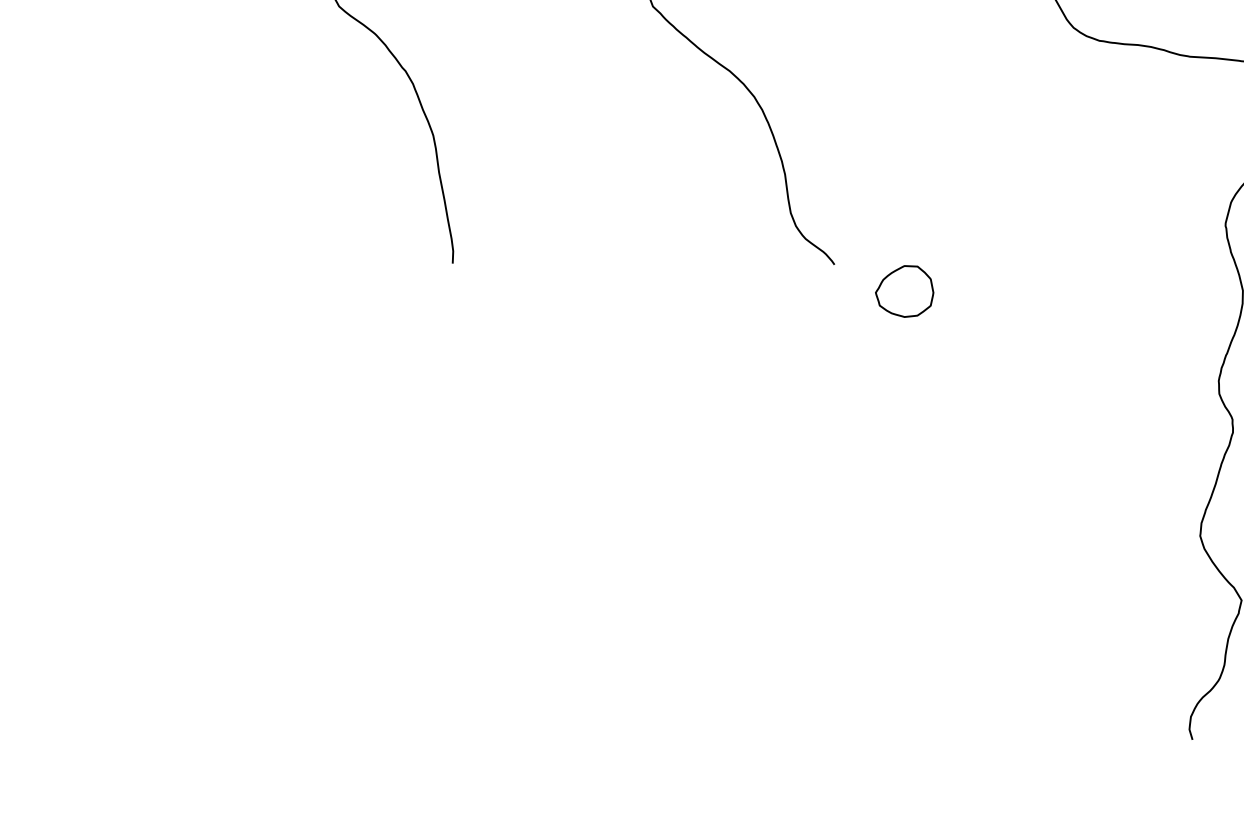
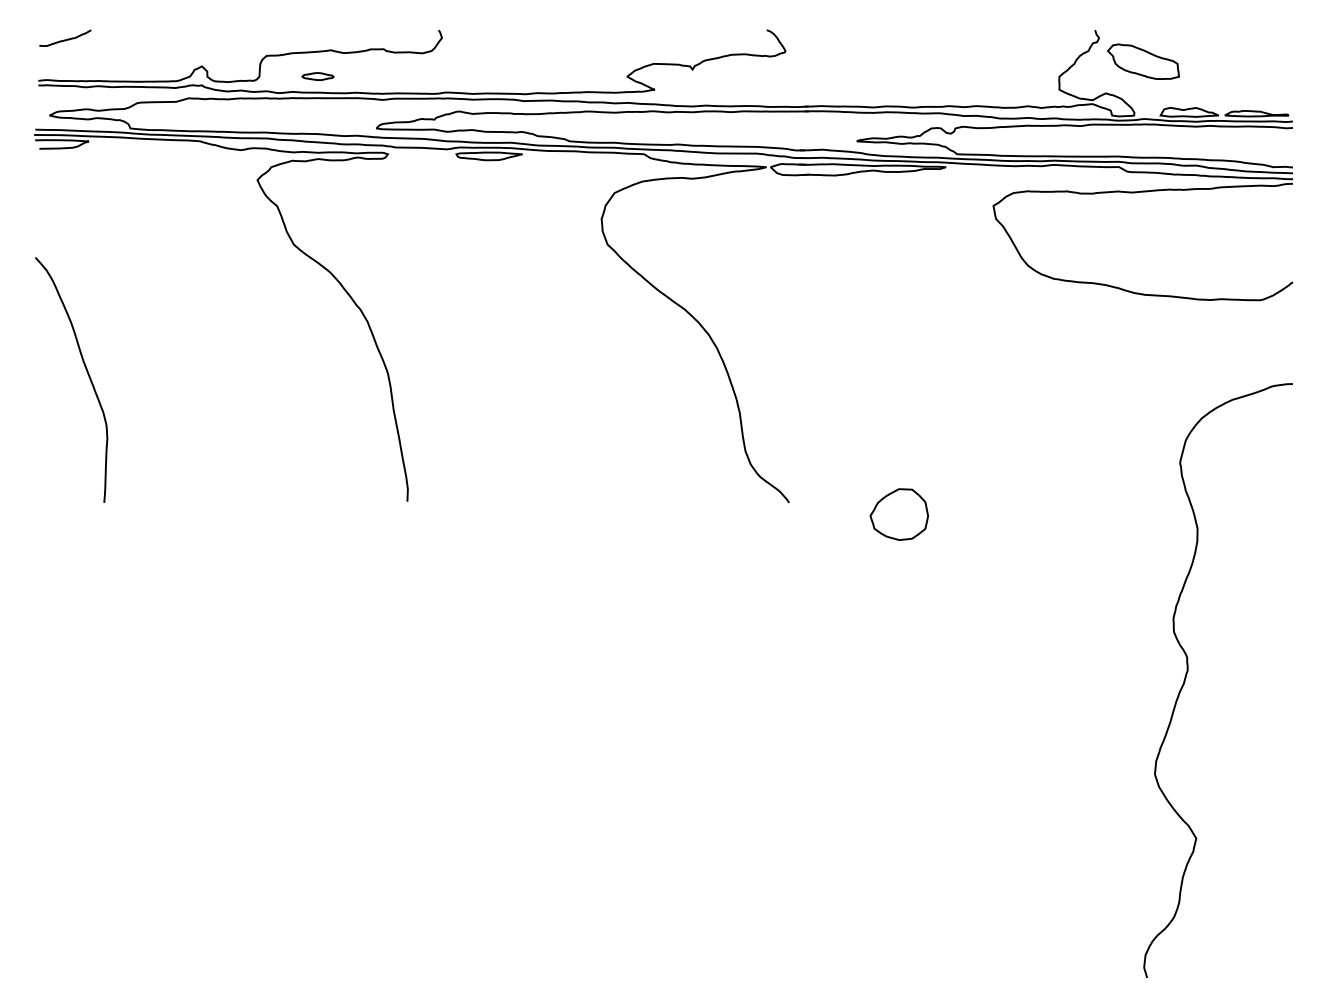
curve: (131, 134) -> (86, 372), added
part: (903, 291) -> (898, 514), moved

